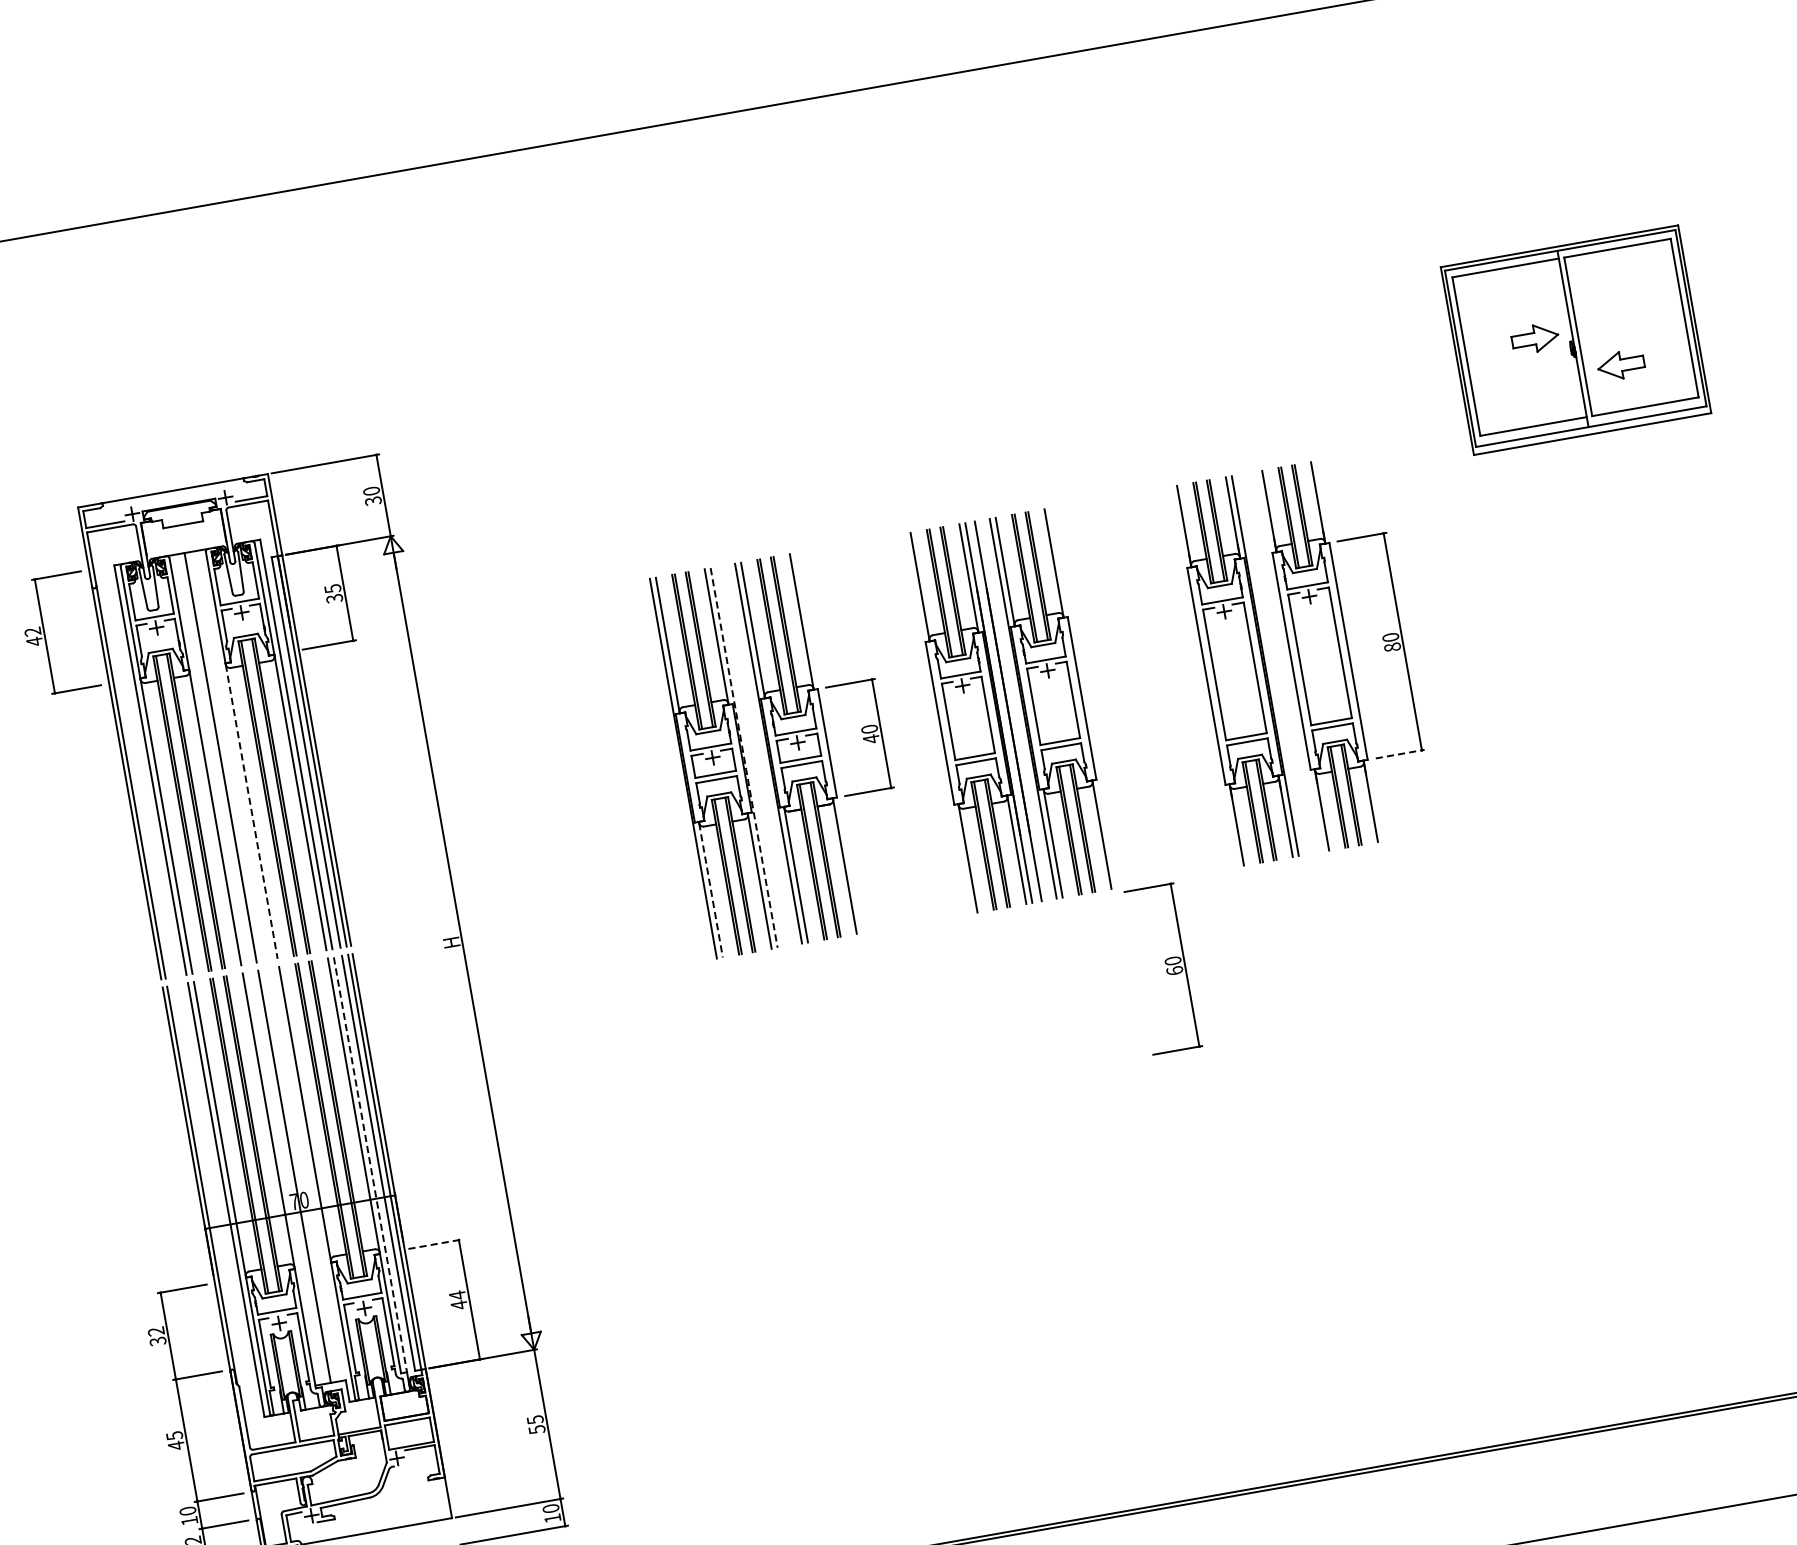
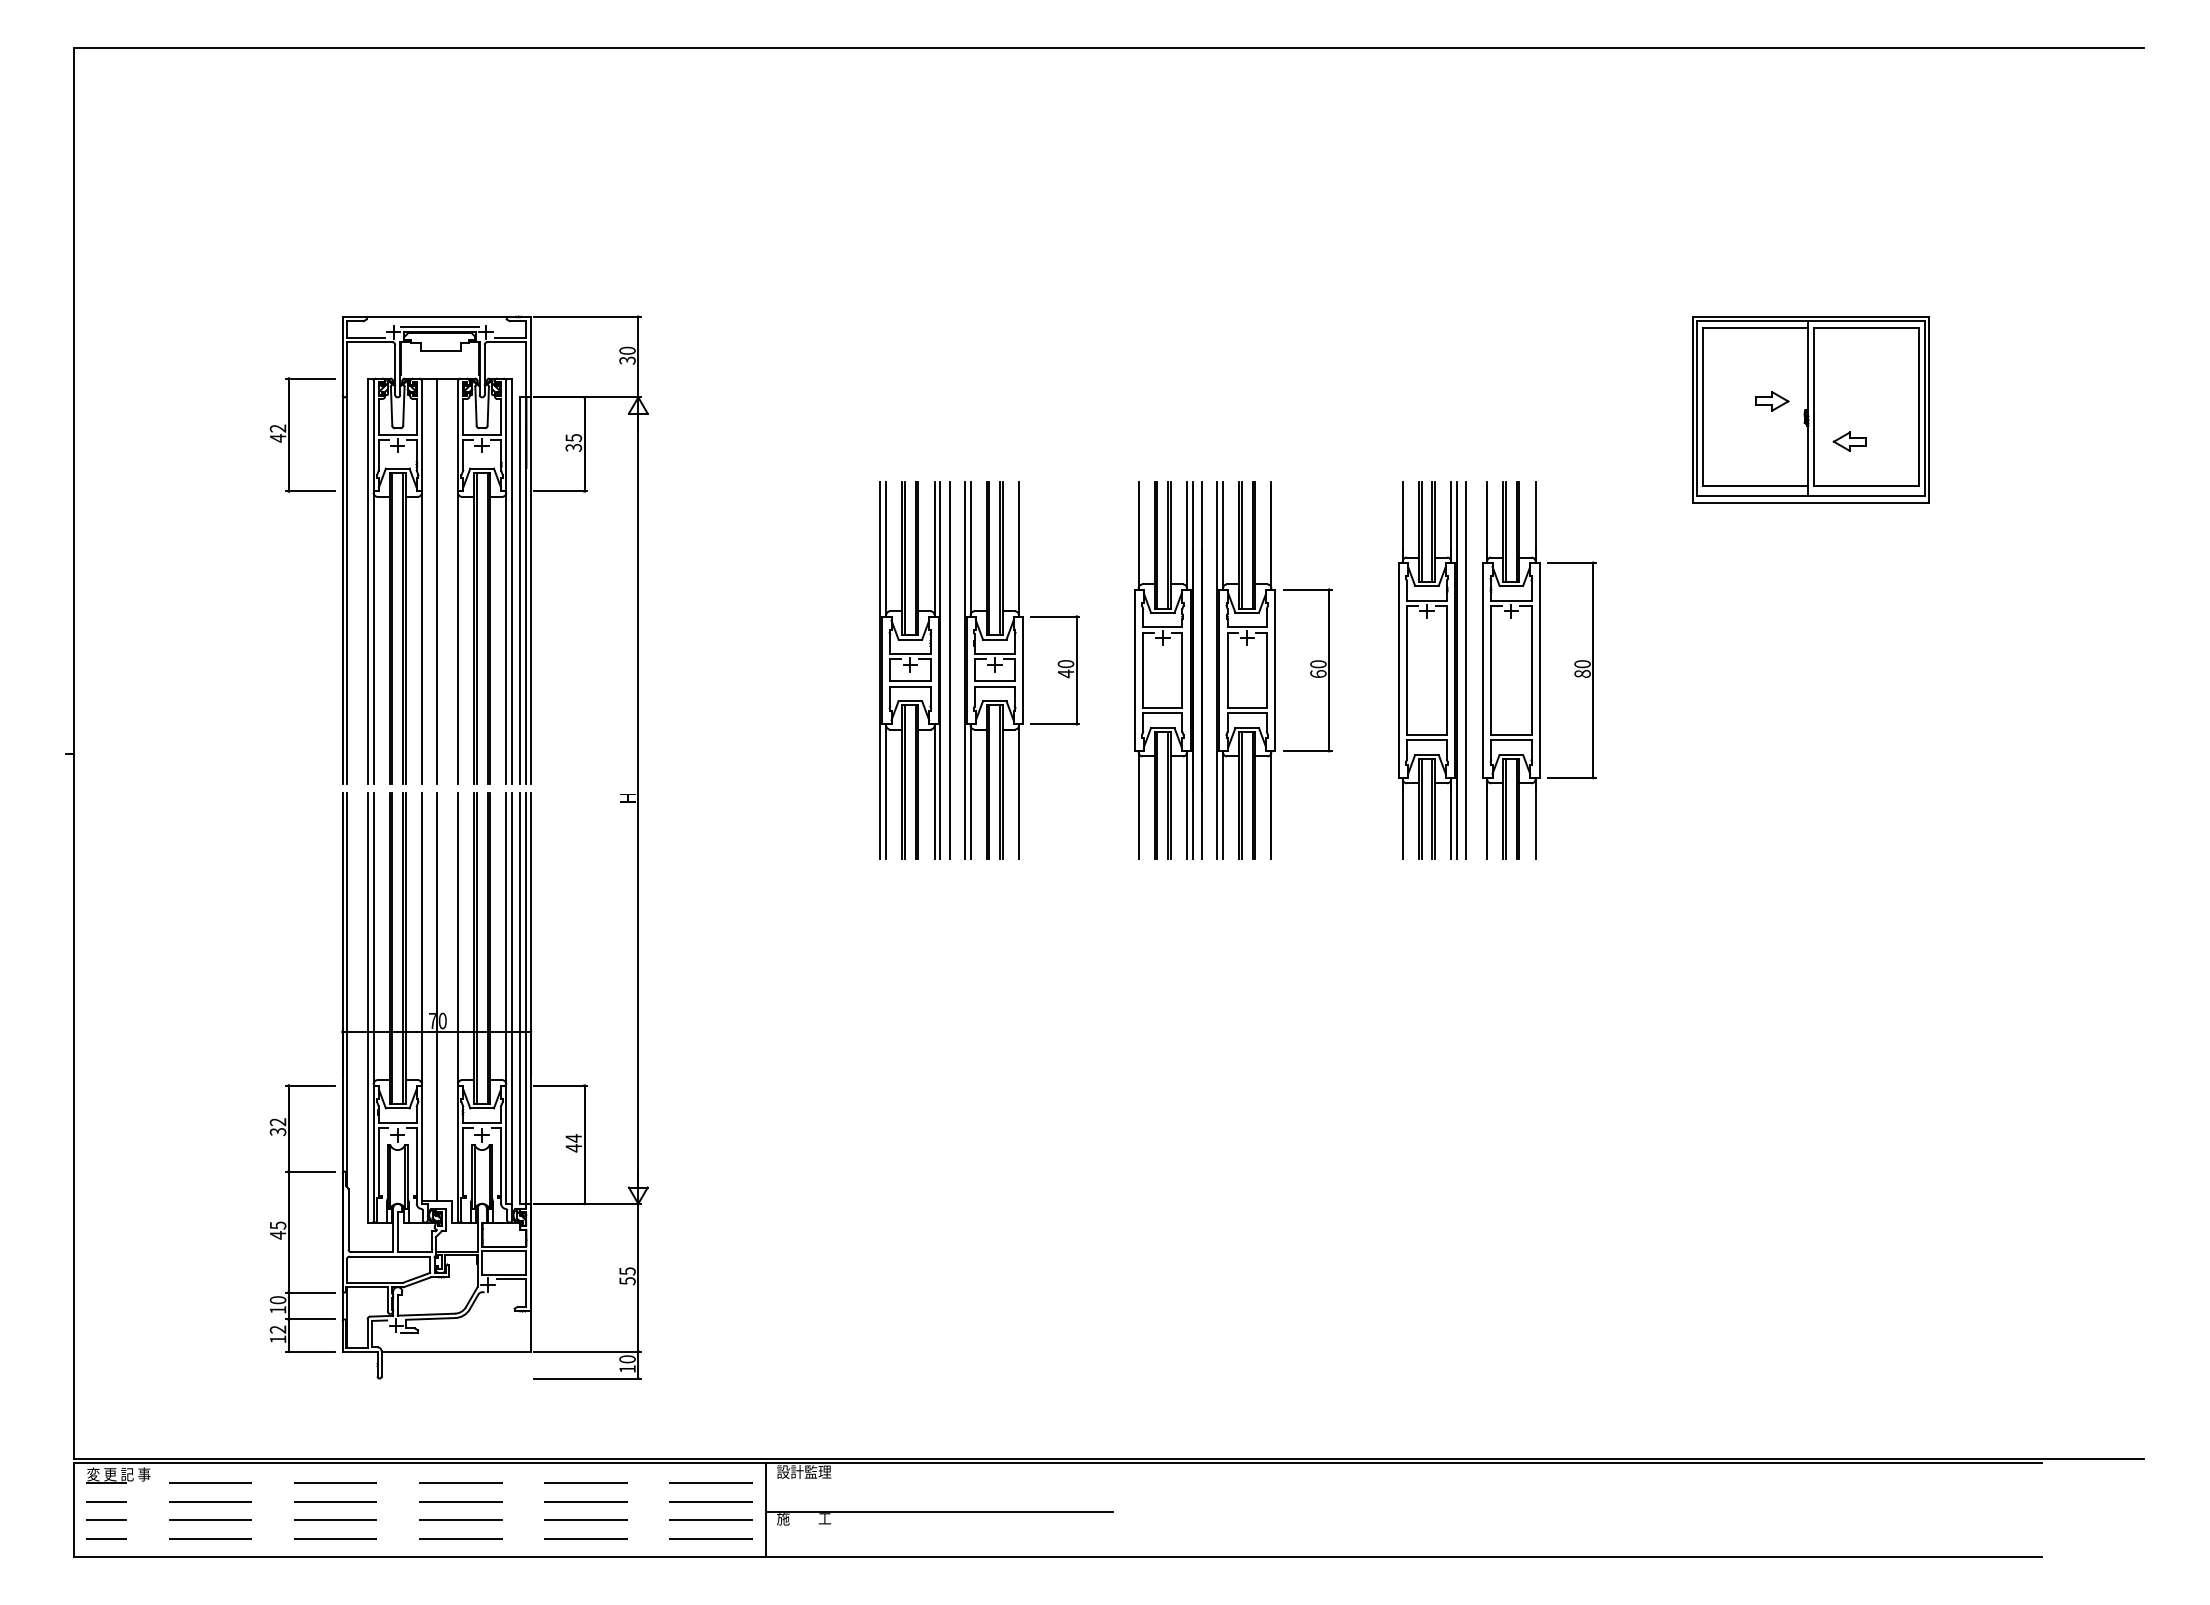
part: (1535, 338) -> (1772, 401), size x0.71
part: (1620, 365) -> (1849, 441), size x0.71
line: (177, 501) -> (439, 327), added
line: (1273, 664) -> (1465, 670), added
line: (1400, 753) -> (1572, 777), dashed -> solid
line: (753, 756) -> (949, 670), added
line: (744, 758) -> (940, 670), dashed -> solid
line: (251, 811) -> (457, 638), dashed -> solid
line: (711, 890) -> (886, 792), dashed -> solid
part: (1163, 969) -> (1307, 670), moved
line: (370, 1166) -> (512, 999), dashed -> solid
line: (435, 1244) -> (561, 1085), dashed -> solid

